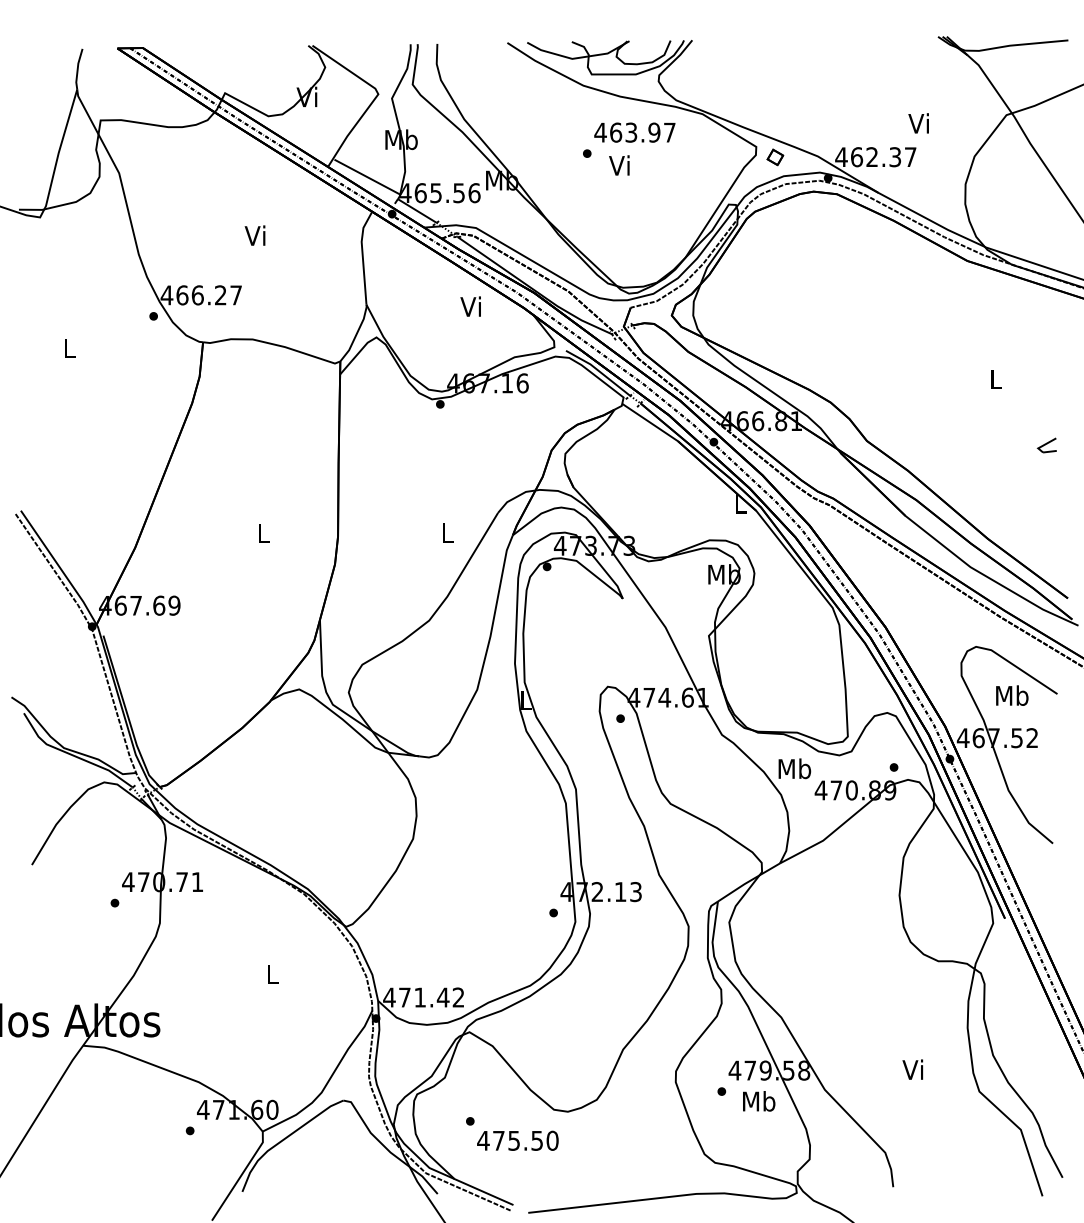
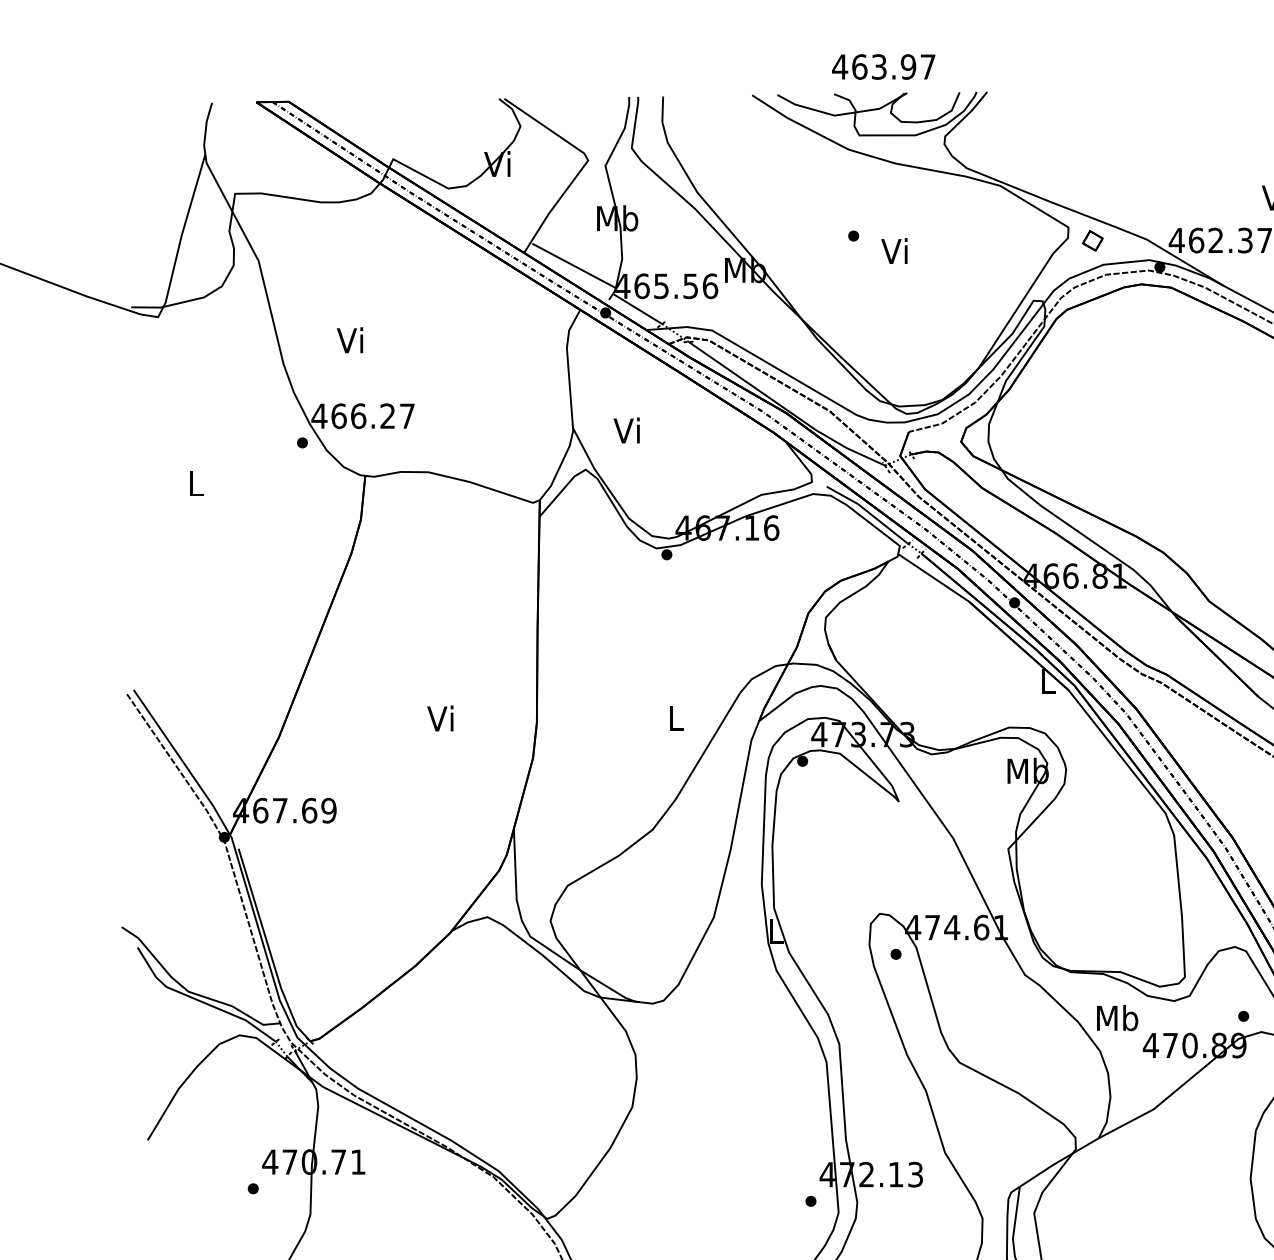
text: (634, 132) -> (883, 66), moved
text: (254, 235) -> (349, 340), moved
text: (470, 306) -> (626, 430), moved
text: (261, 533) -> (439, 718), L -> Vi

